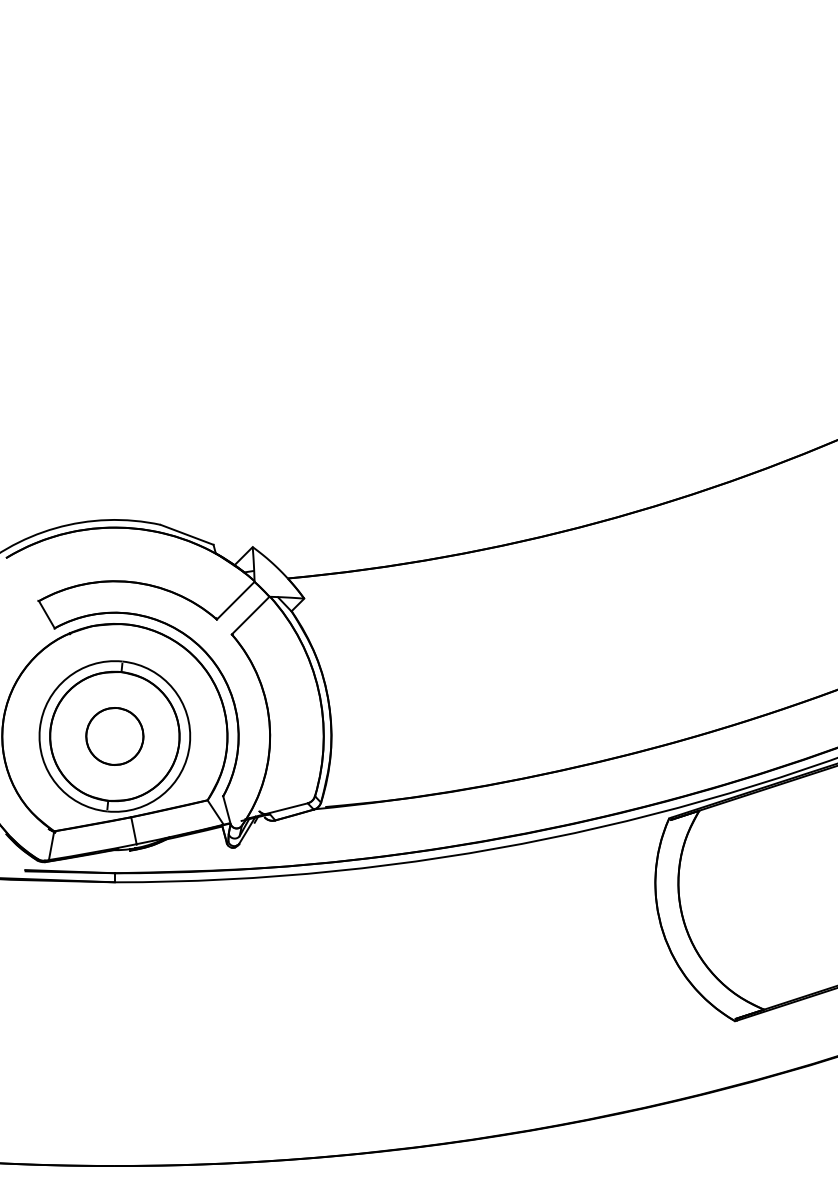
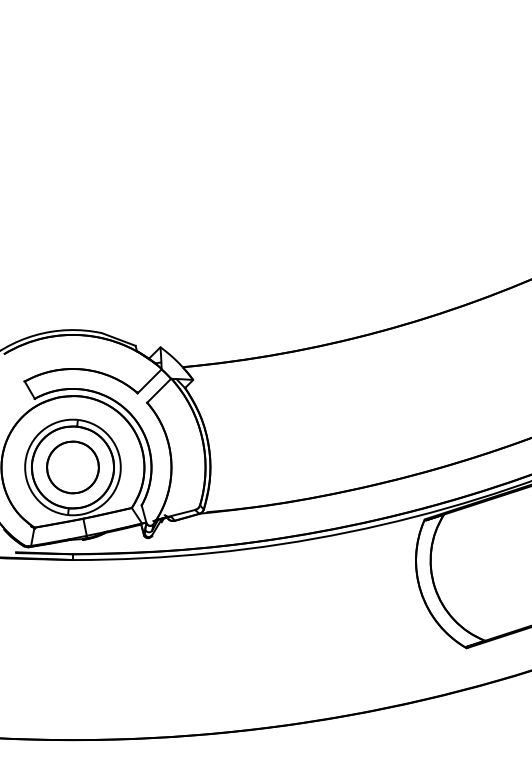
part: (114, 736) -> (72, 467), size x1.43

